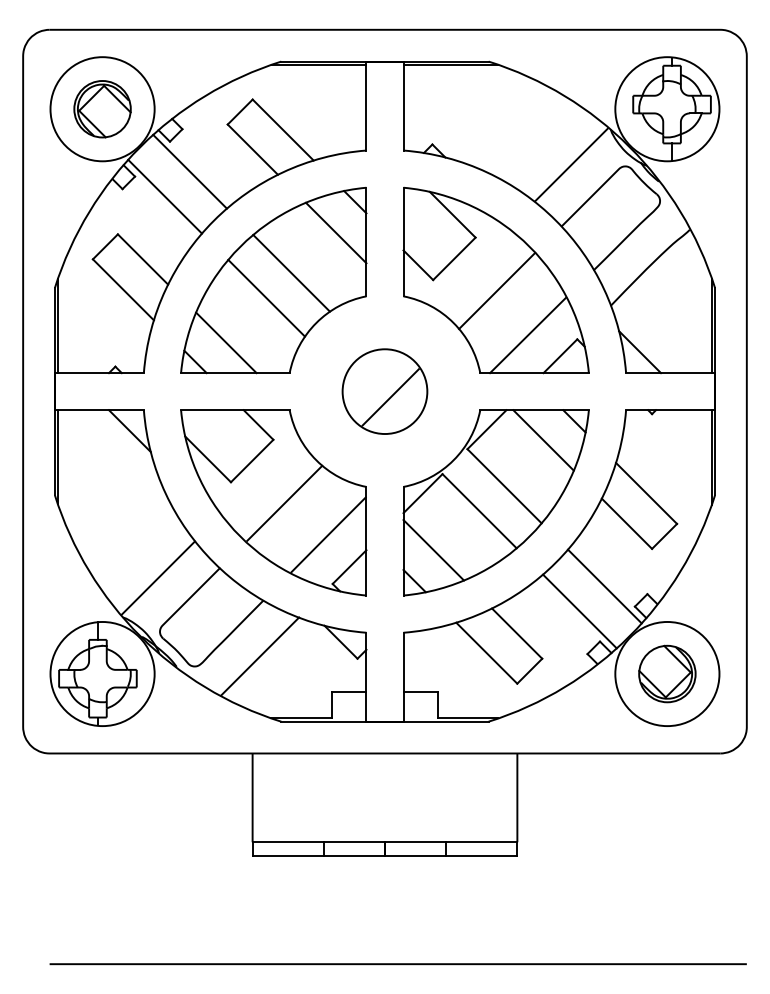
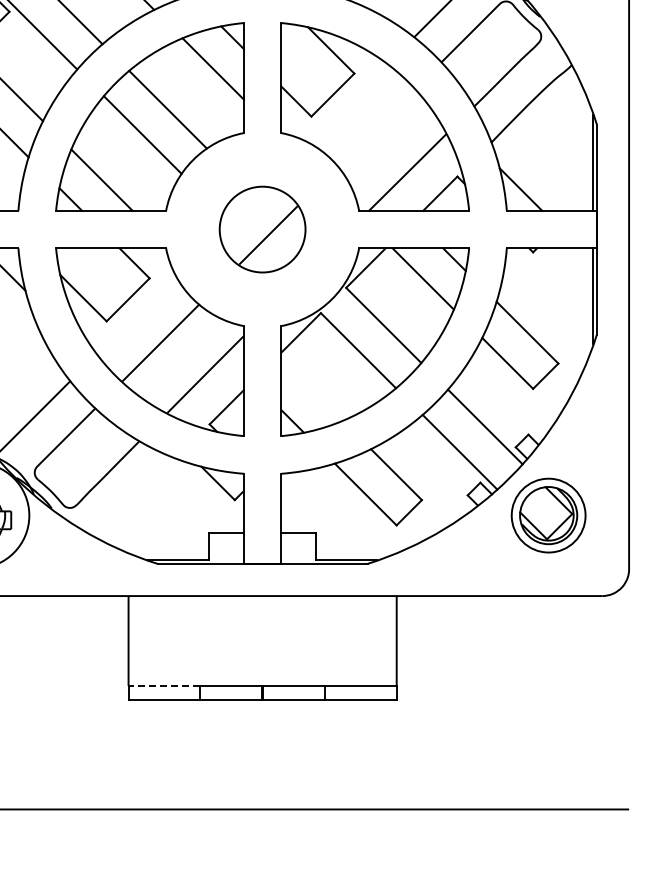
line: (497, 291) -> (376, 128), removed
line: (433, 550) -> (311, 390), removed
line: (260, 656) -> (136, 497), removed
circle: (667, 673) -> (548, 515), size x0.7
line: (287, 842) -> (163, 686), solid -> dashed

